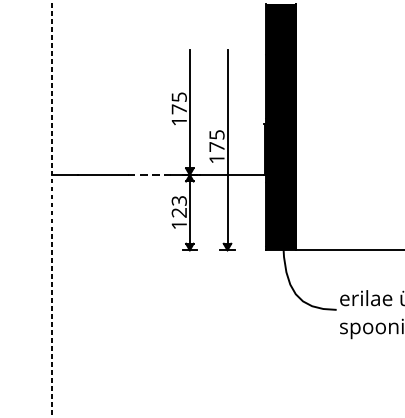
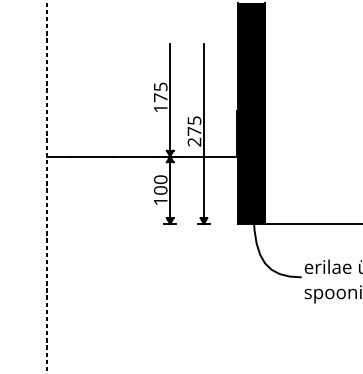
text: (217, 158) -> (194, 141), 175 -> 275
line: (148, 174) -> (133, 156), dashed -> solid
text: (179, 206) -> (160, 184), 123 -> 100

